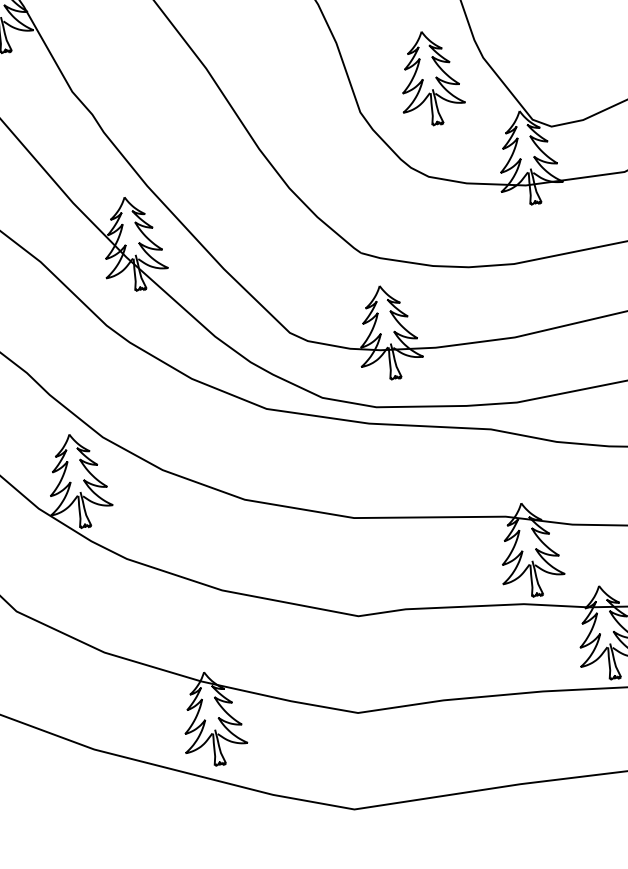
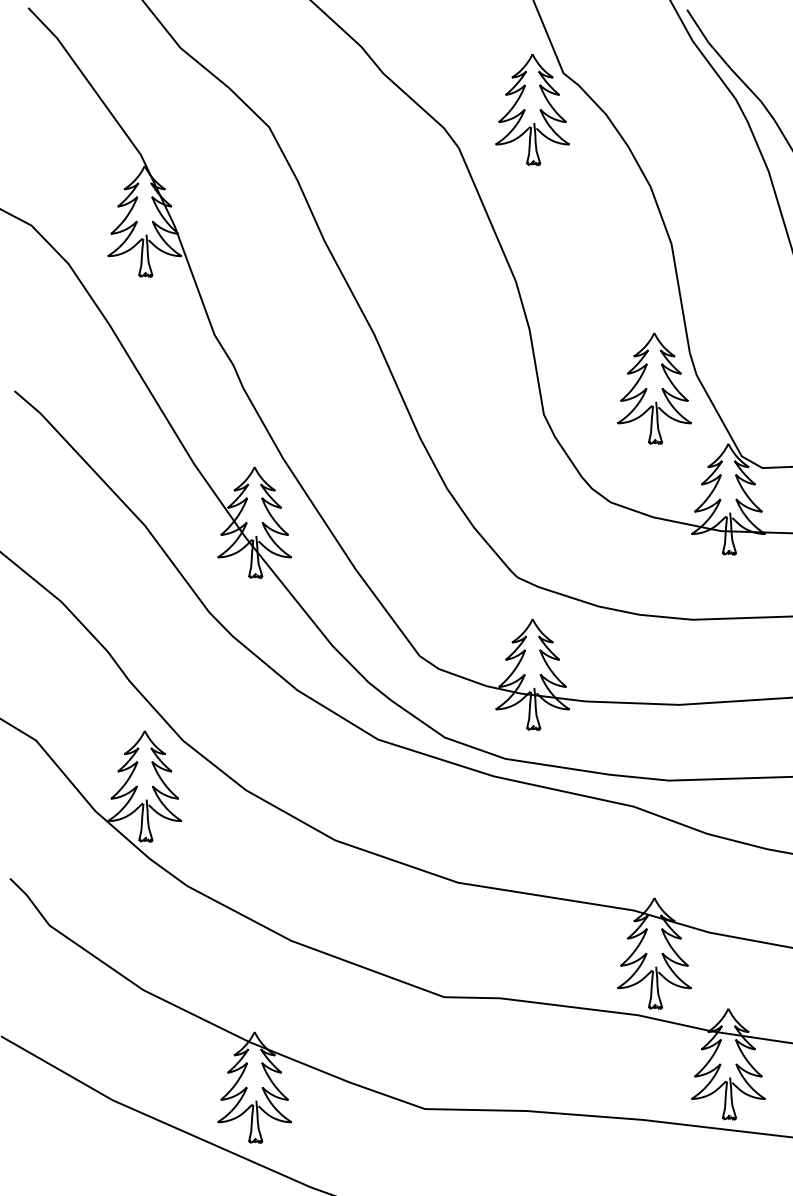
part: (429, 78) -> (654, 388), moved

